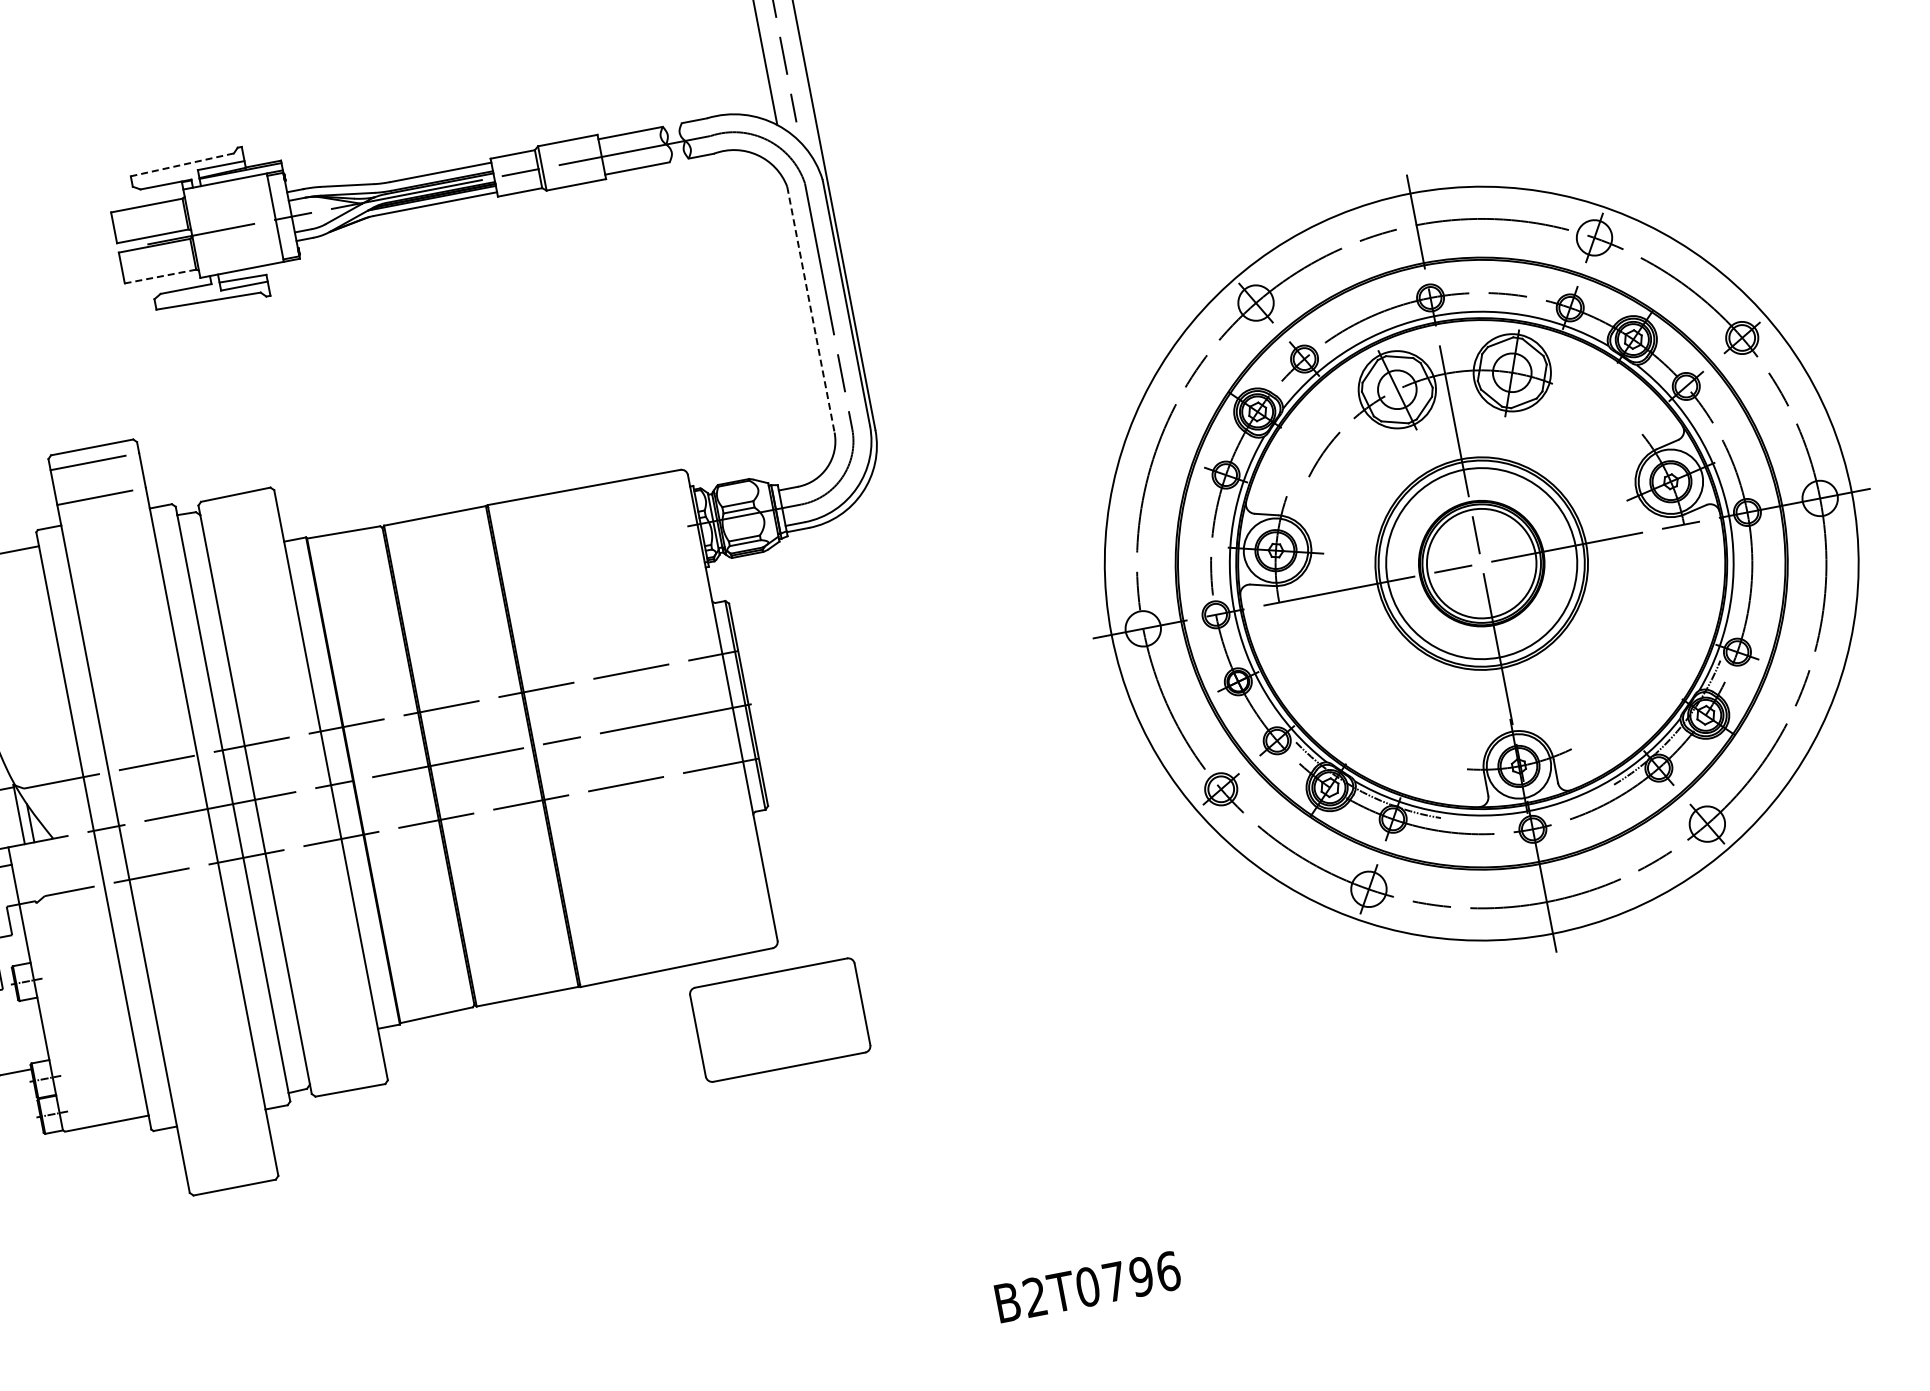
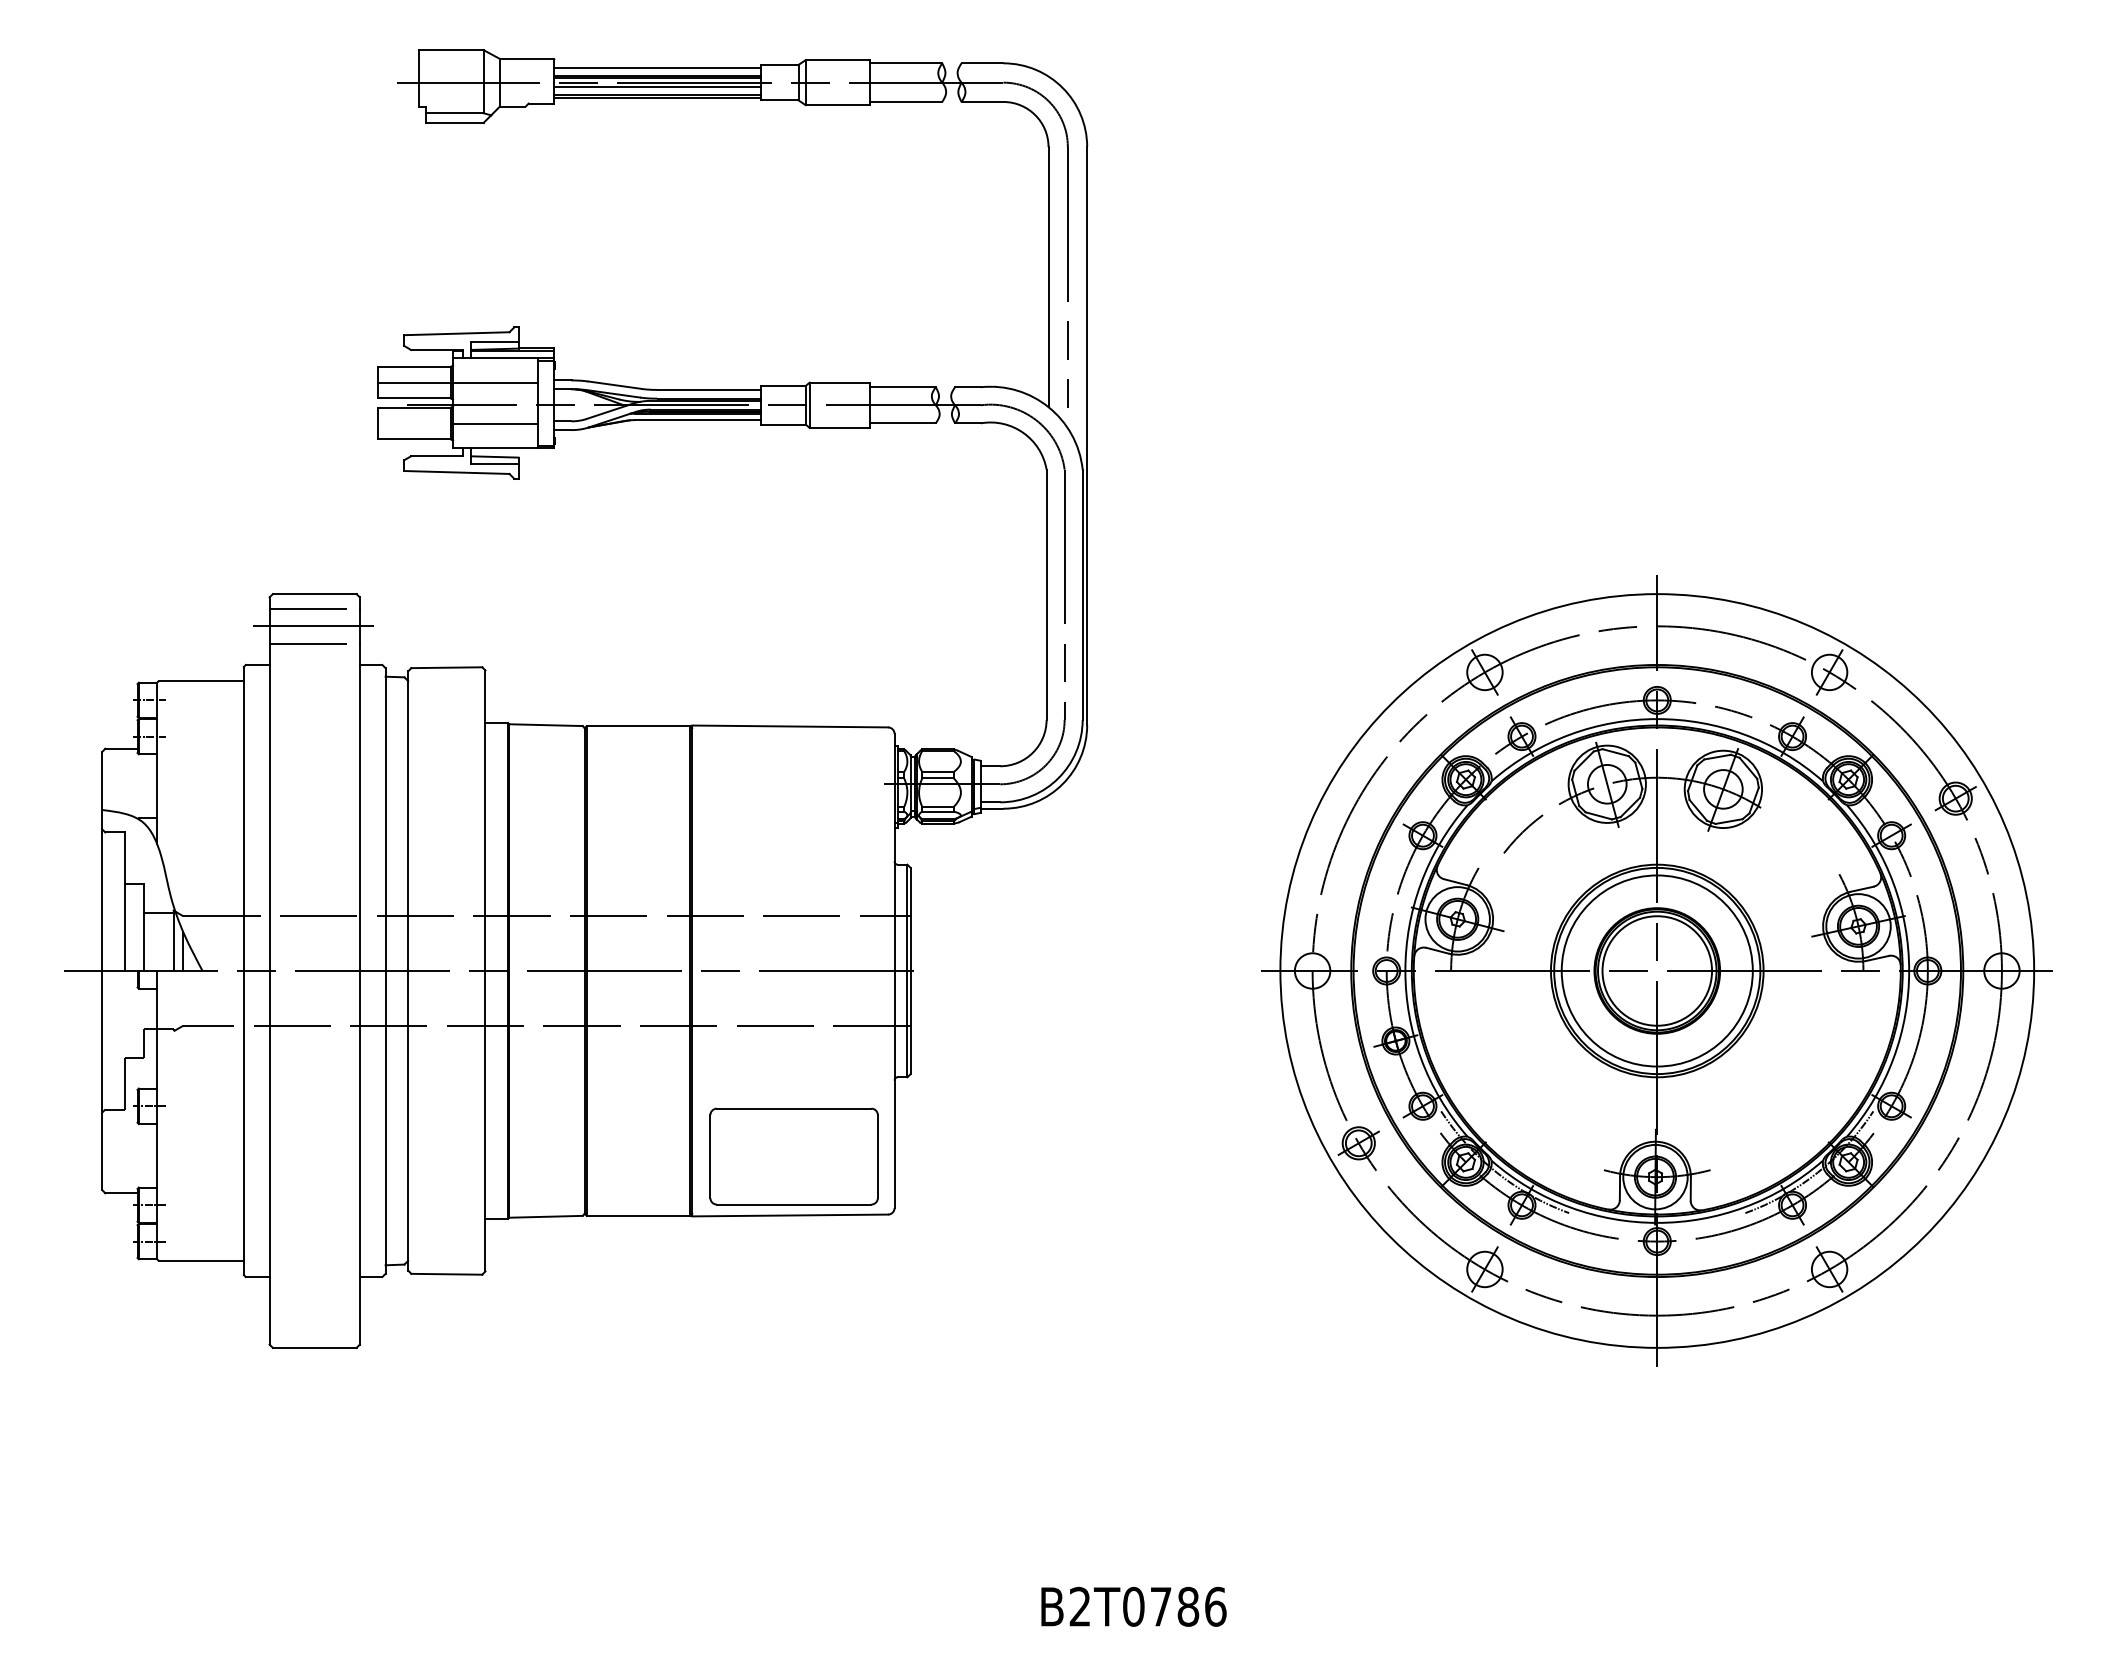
line: (182, 164) -> (456, 333), dashed -> solid
line: (192, 212) -> (457, 382), added
line: (237, 245) -> (495, 423), added
line: (159, 276) -> (413, 439), dashed -> solid
line: (810, 310) -> (1046, 595), dashed -> solid
line: (97, 479) -> (313, 626), added
part: (779, 1020) -> (793, 1156), moved
text: (1141, 1276) -> (1188, 1606), B2T0796 -> B2T0786

